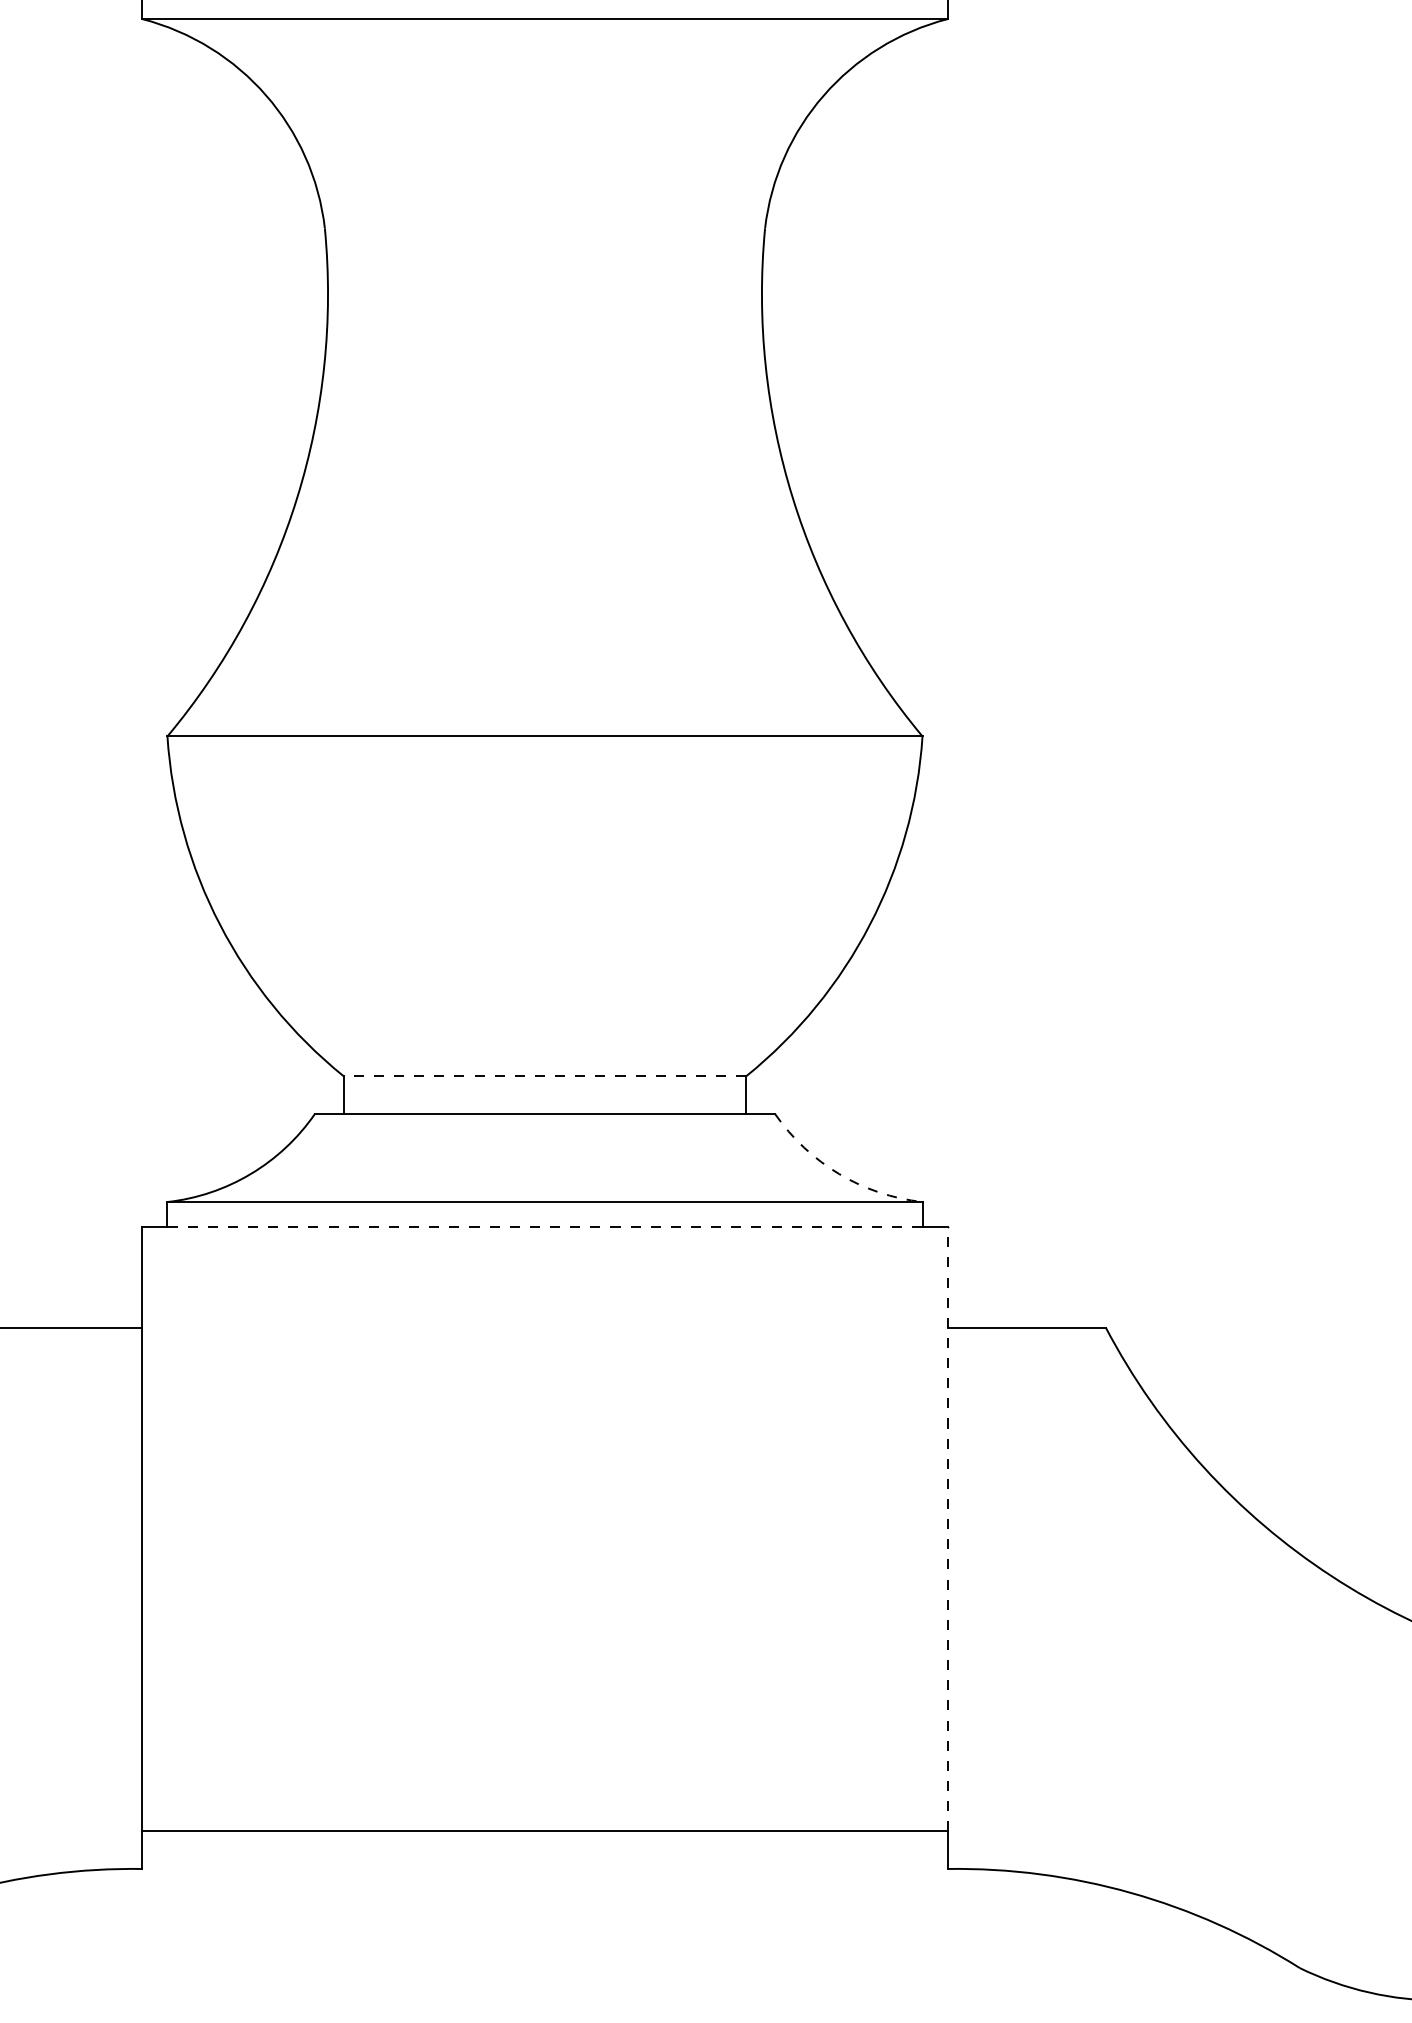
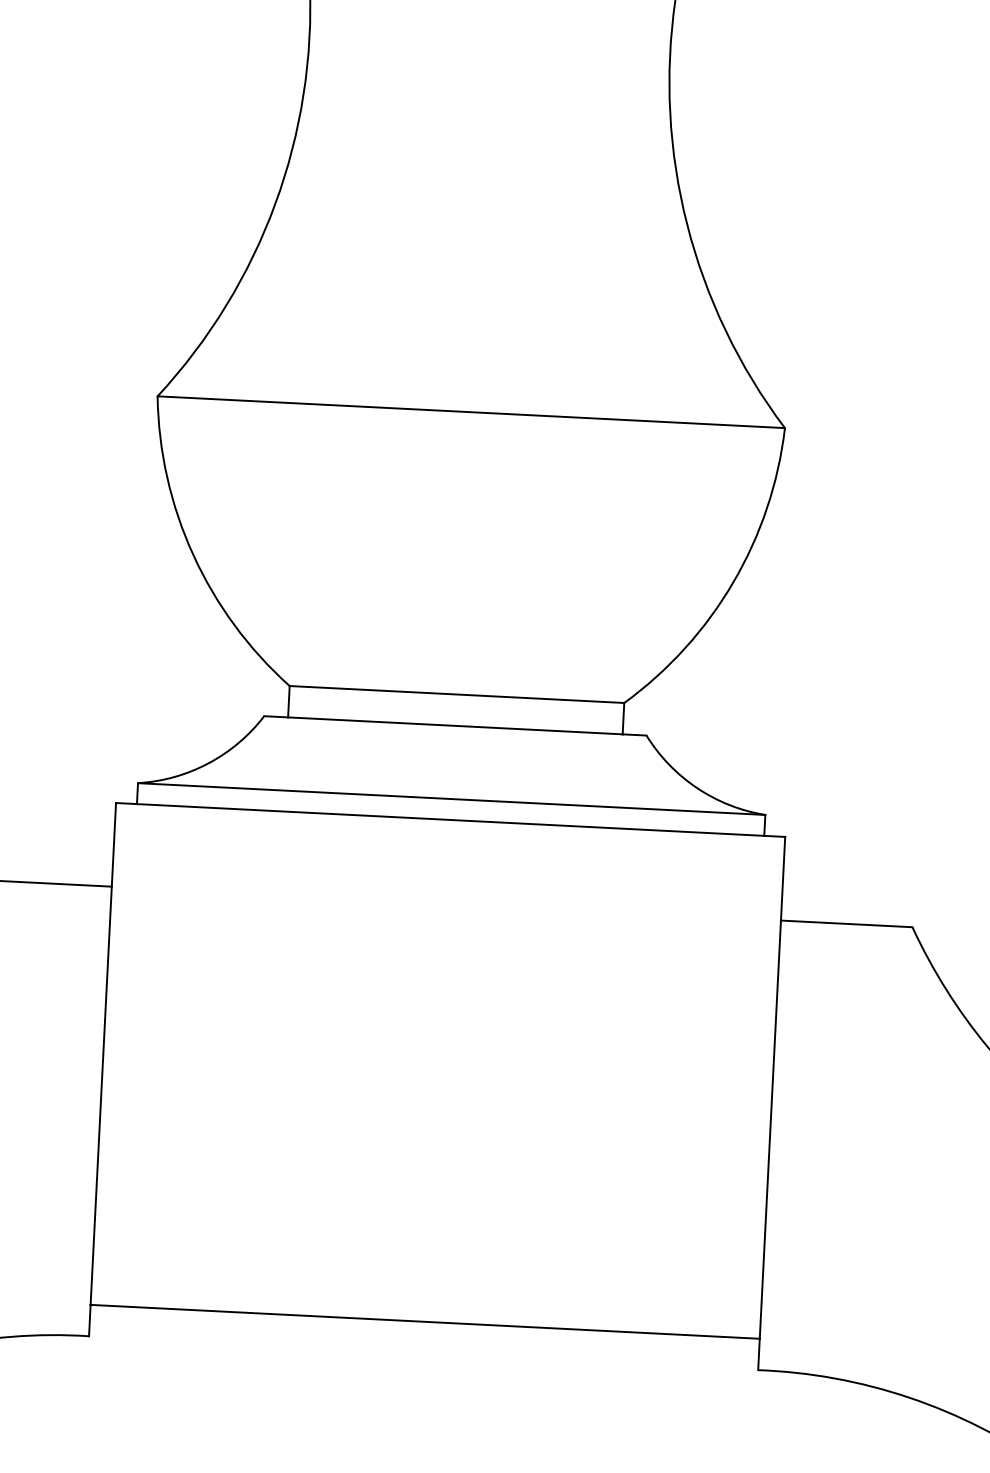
line: (544, 1076) -> (456, 694), dashed -> solid
arc: (839, 1174) -> (697, 788), dashed -> solid
line: (545, 1227) -> (451, 820), dashed -> solid
line: (947, 1528) -> (772, 1087), dashed -> solid

